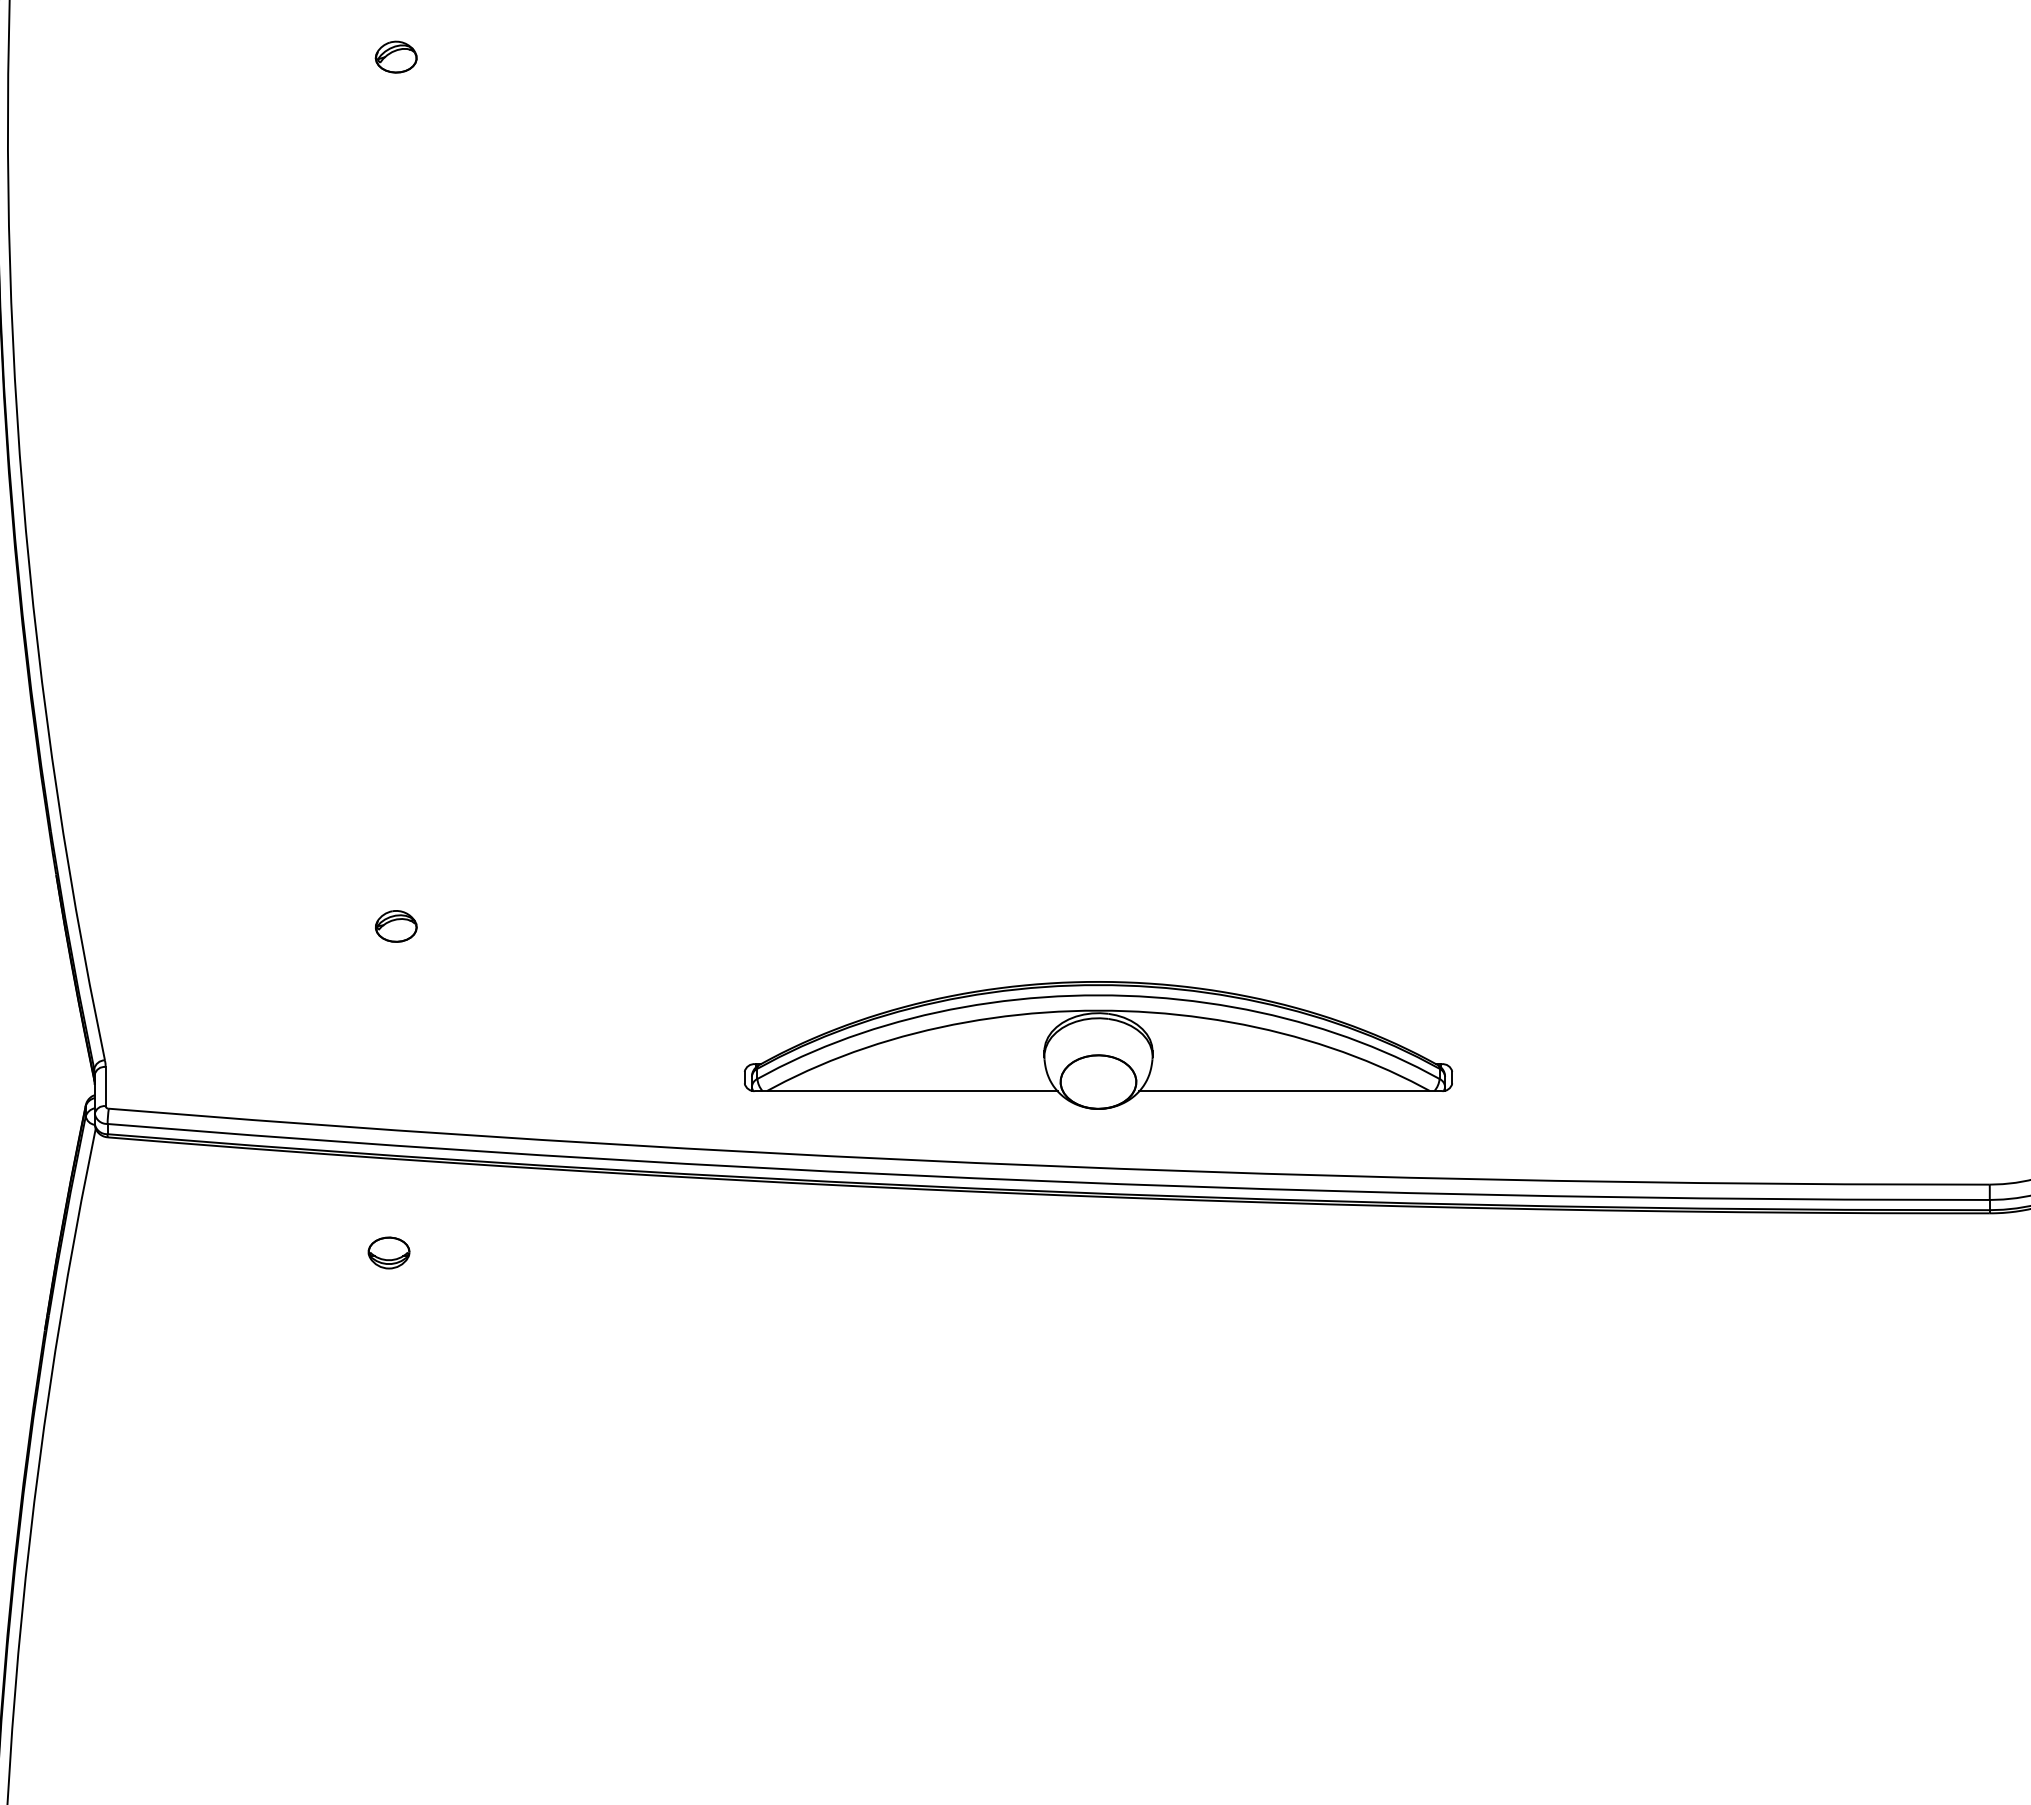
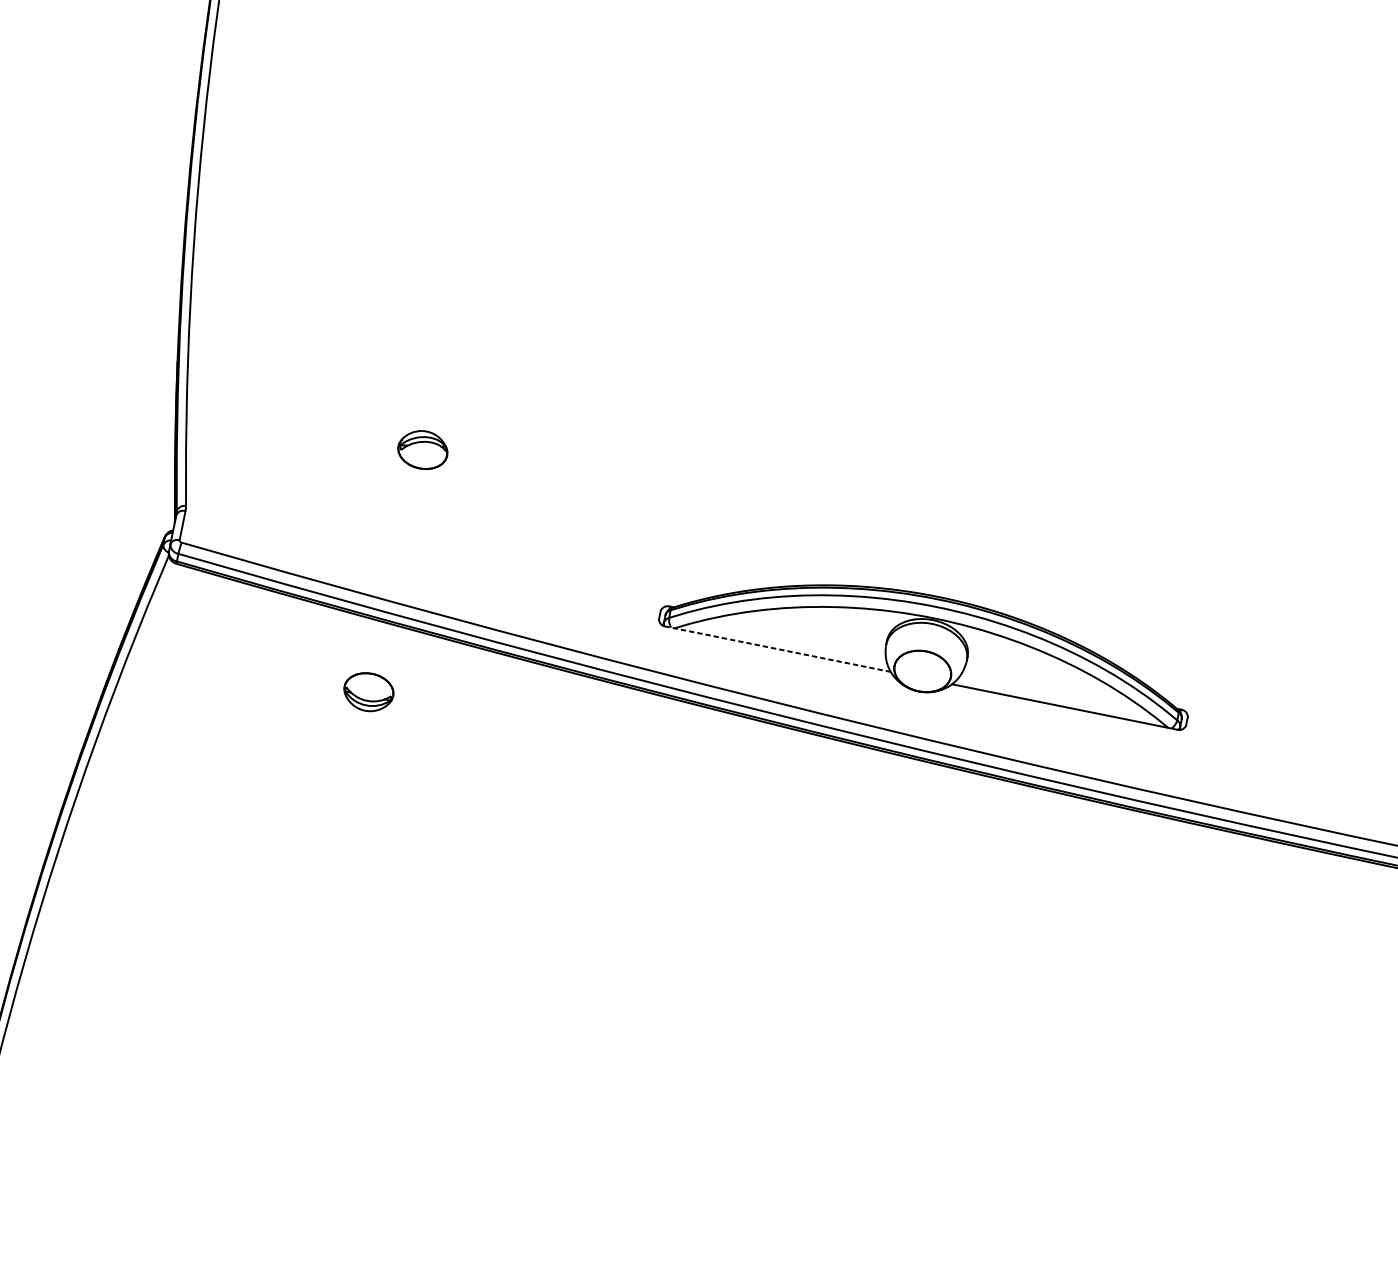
part: (396, 926) -> (423, 450), size x1.6
line: (906, 1091) -> (778, 649), solid -> dashed
part: (388, 1252) -> (368, 691), size x1.6

